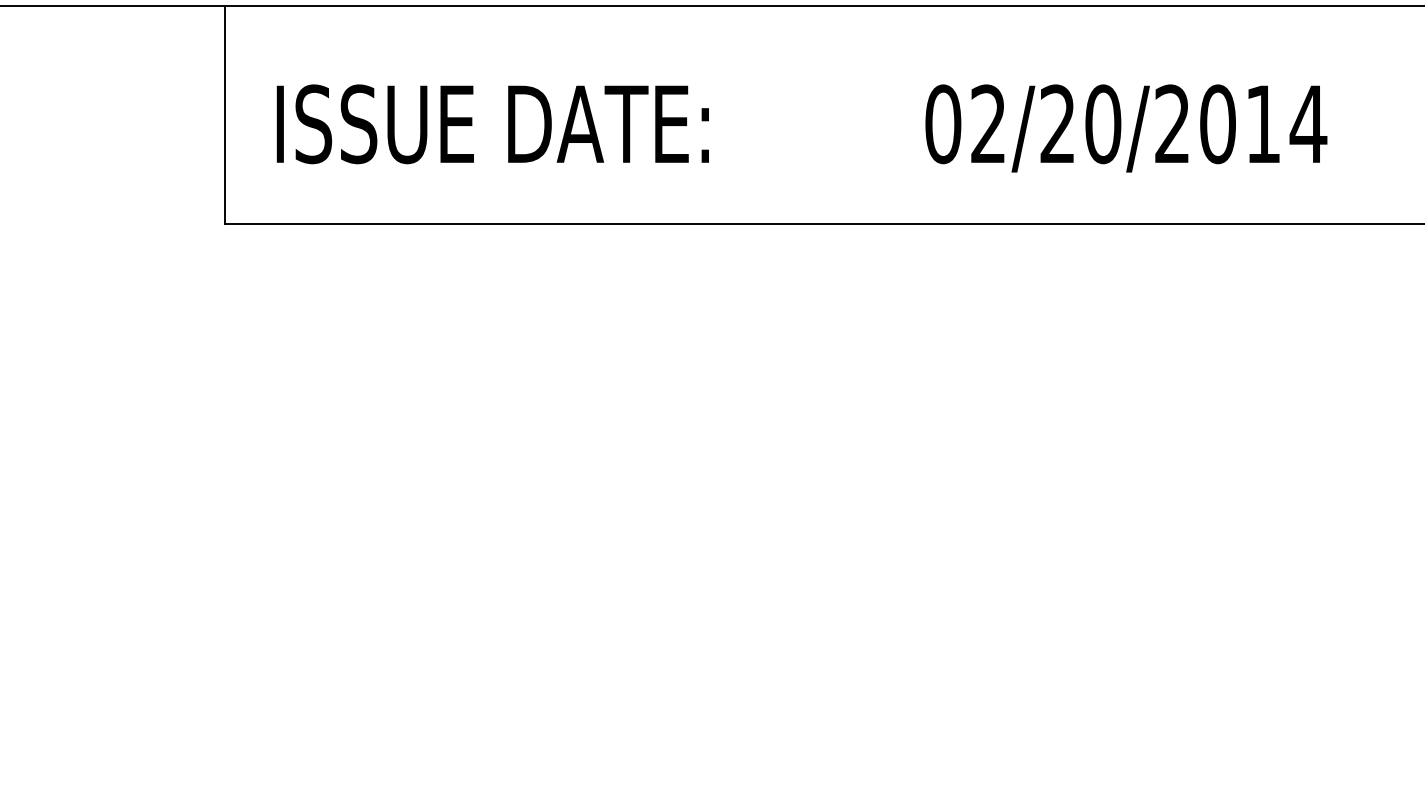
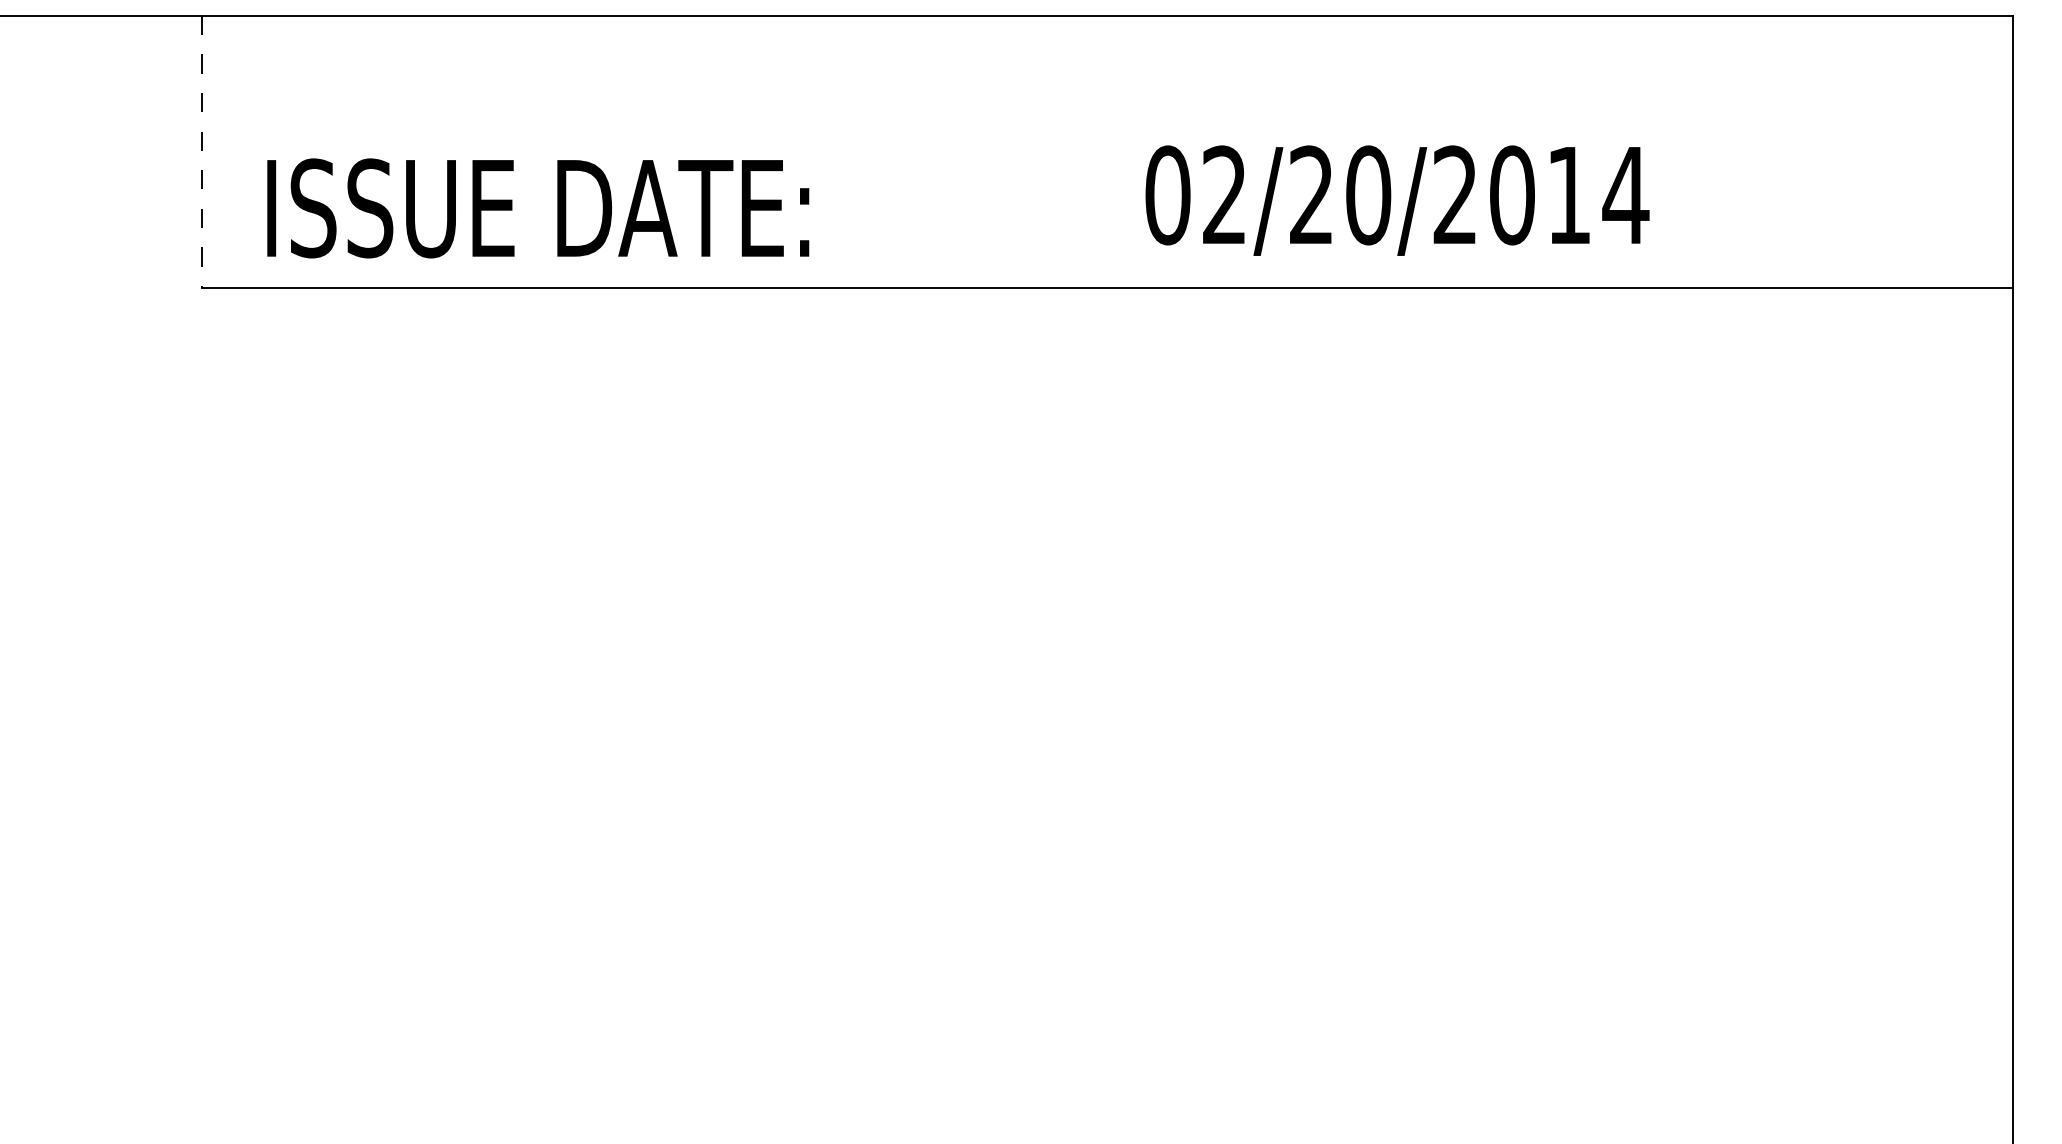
line: (224, 115) -> (201, 152), solid -> dashed
text: (493, 124) -> (538, 208), moved
text: (1126, 128) -> (1397, 200), moved

